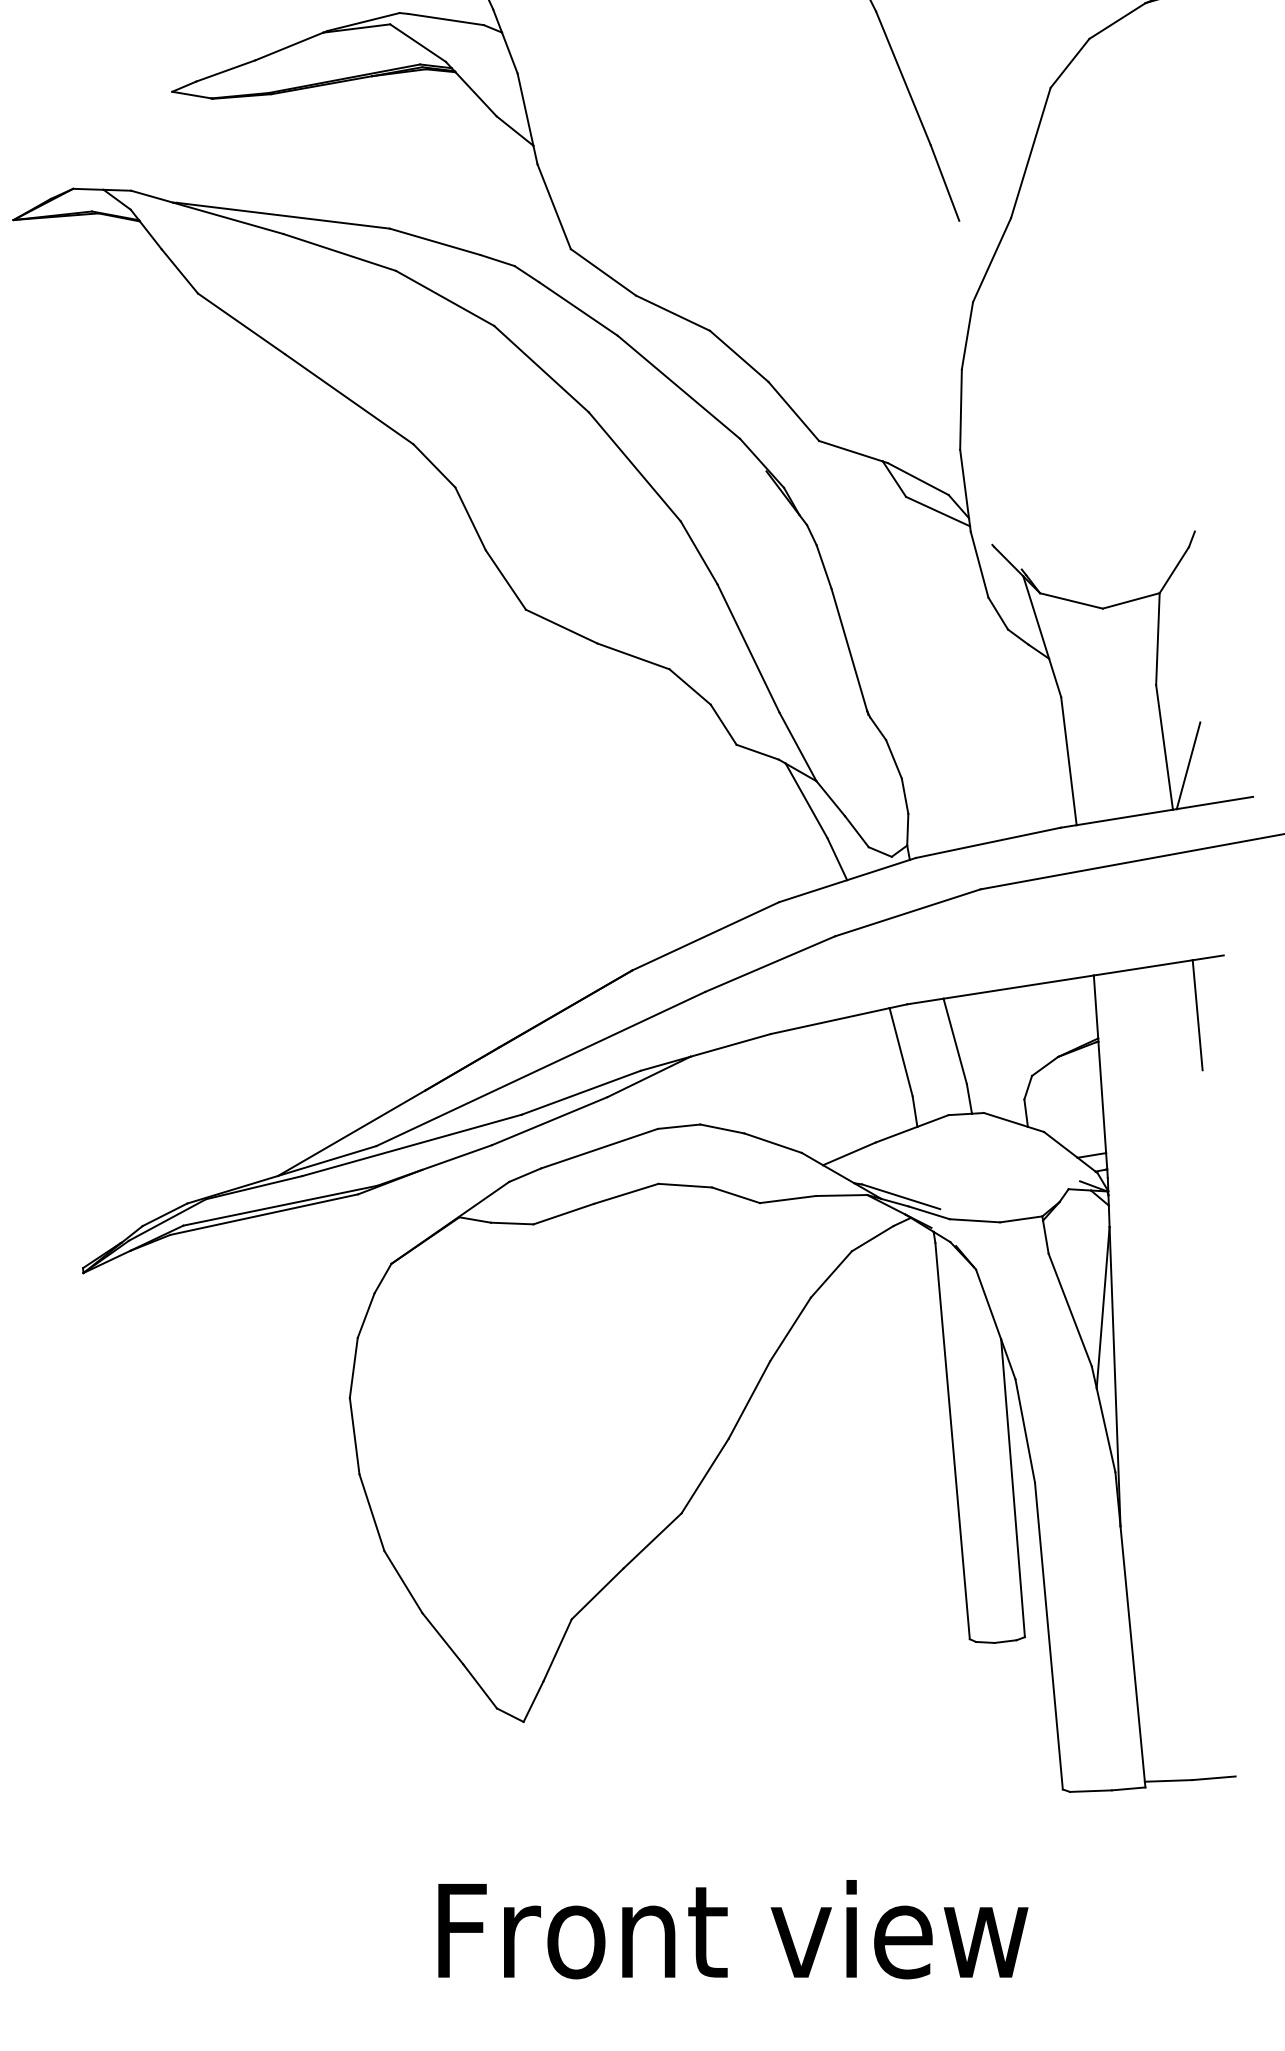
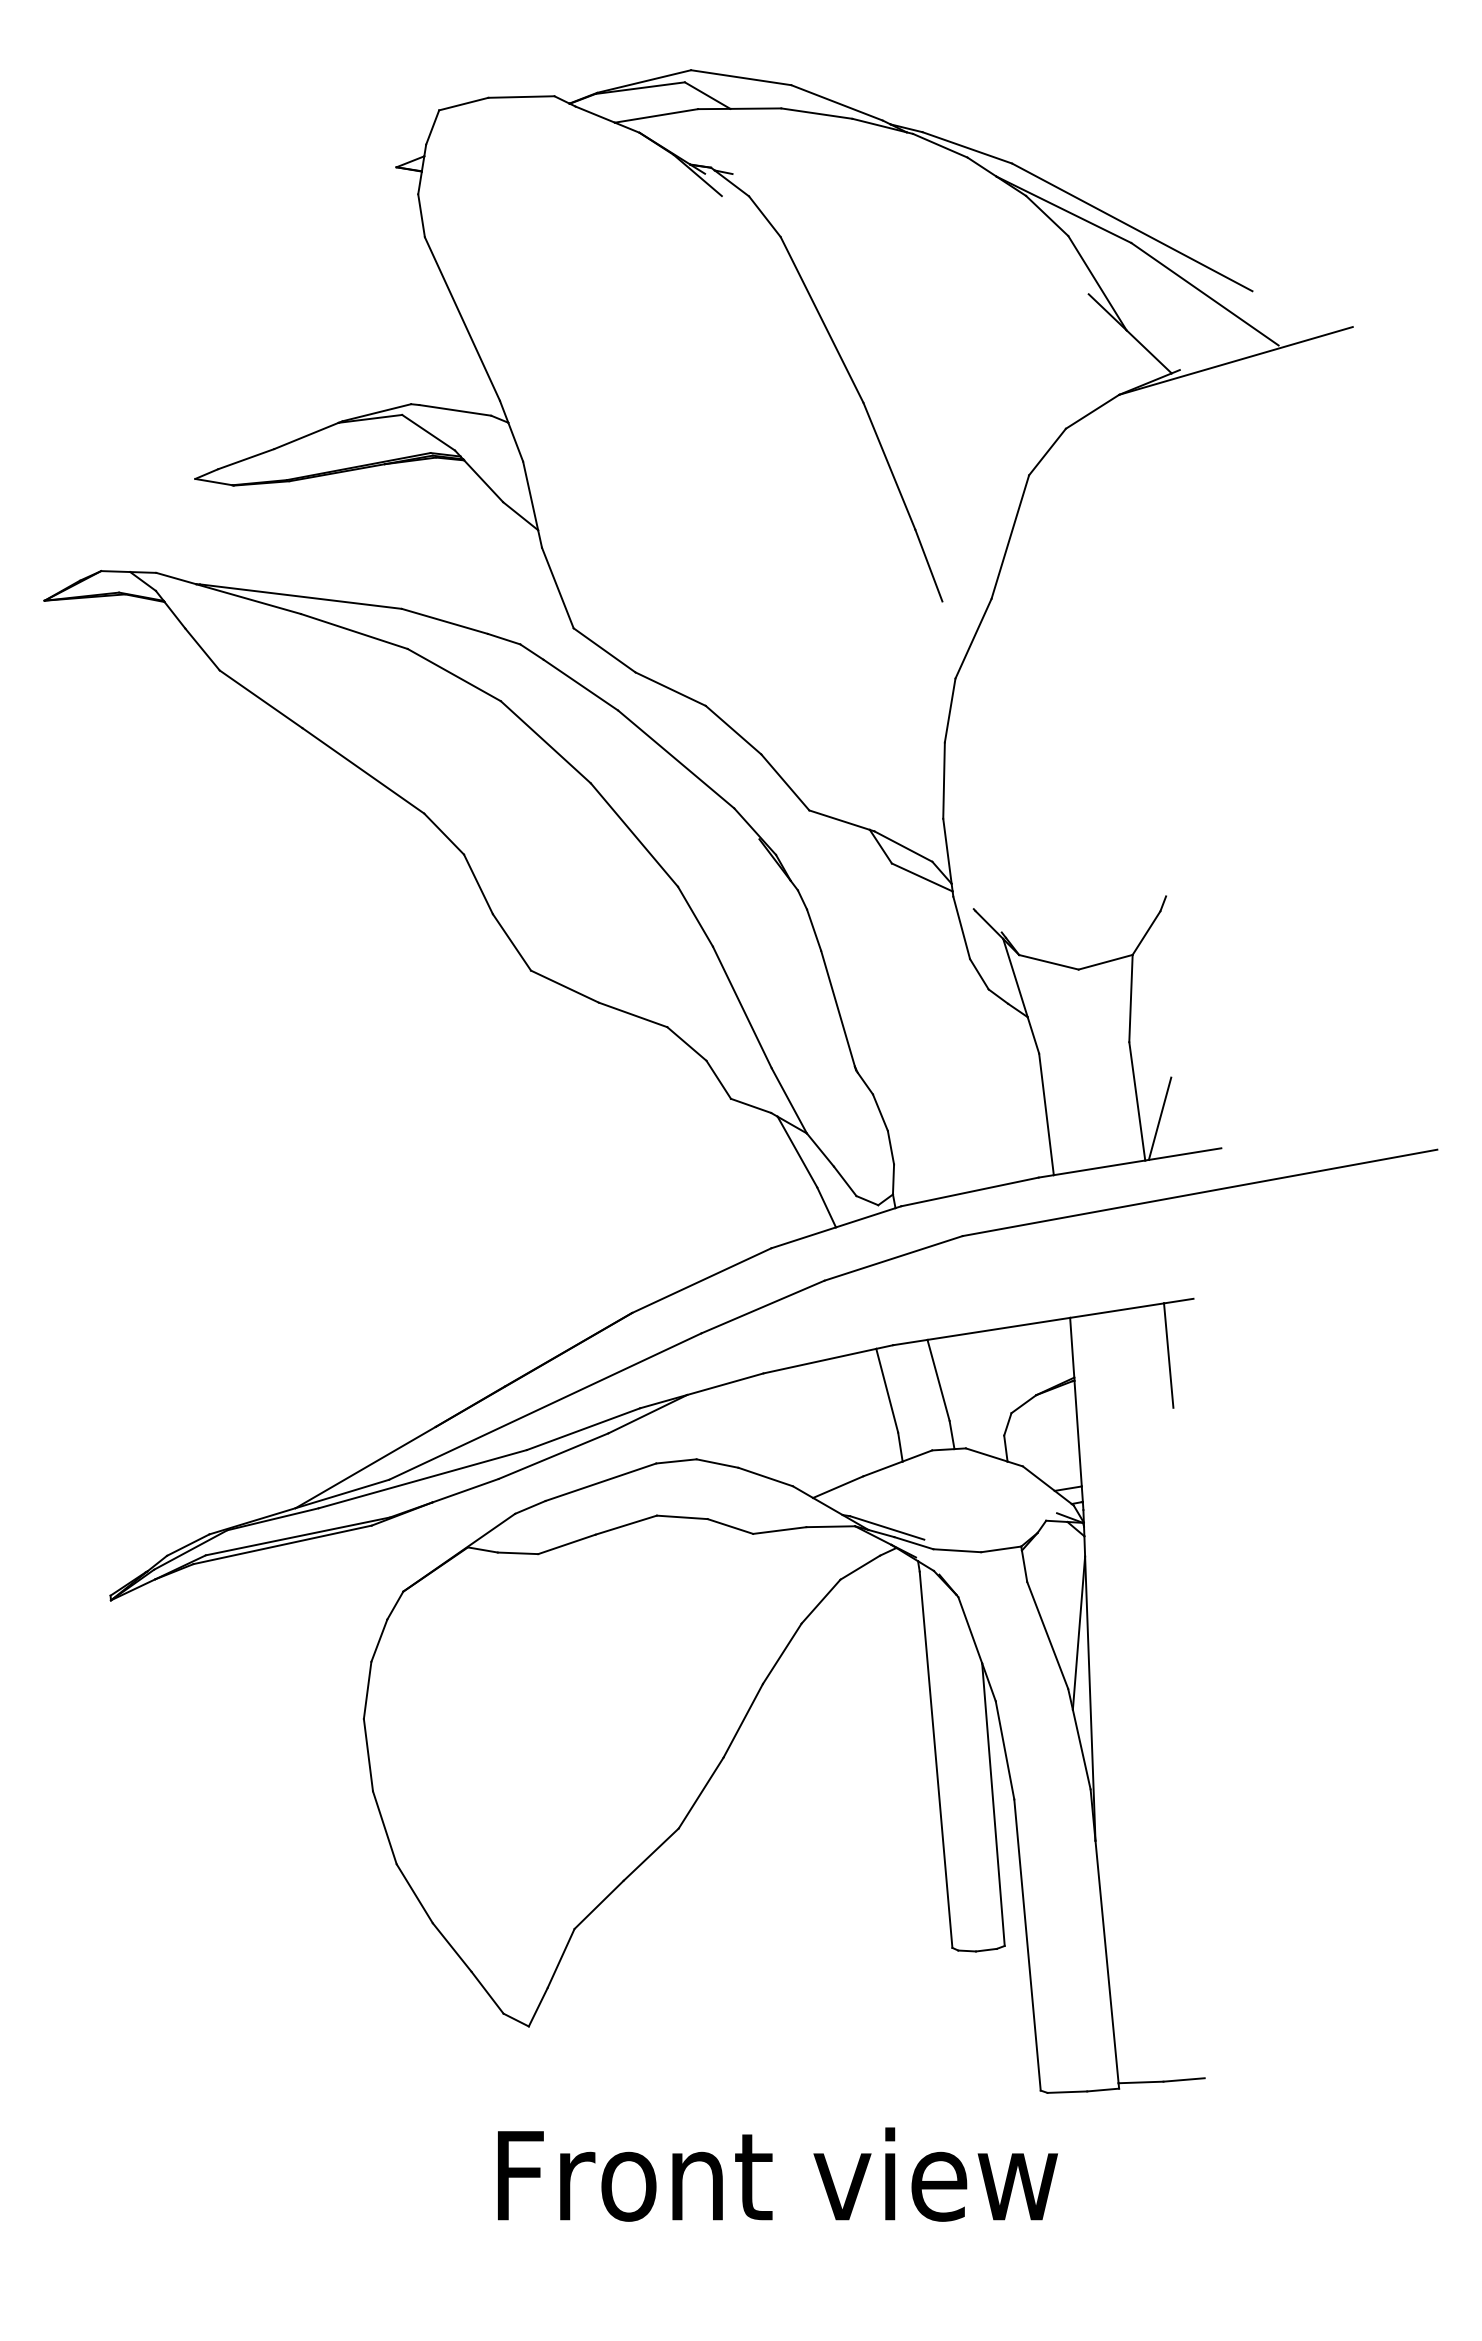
text: (732, 1929) -> (777, 2174), moved

